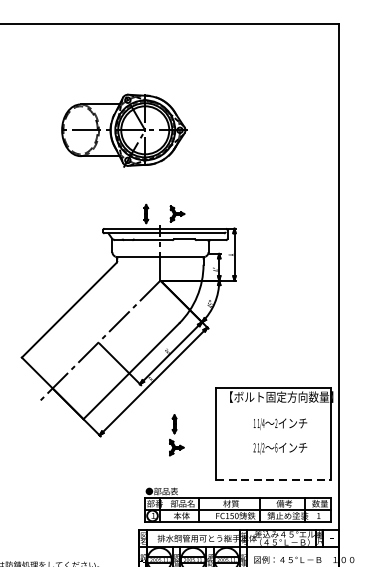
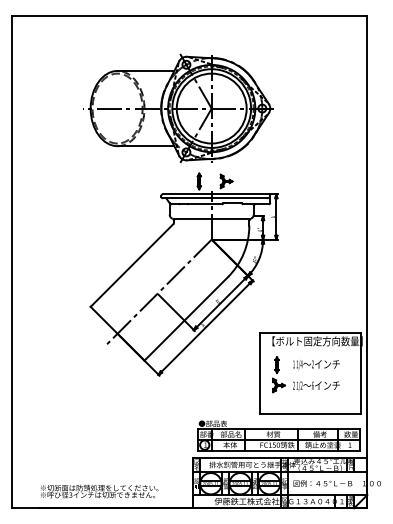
part: (122, 129) -> (178, 107), size x1.67
part: (176, 435) -> (278, 374), moved
line: (273, 480) -> (310, 414), dashed -> solid

